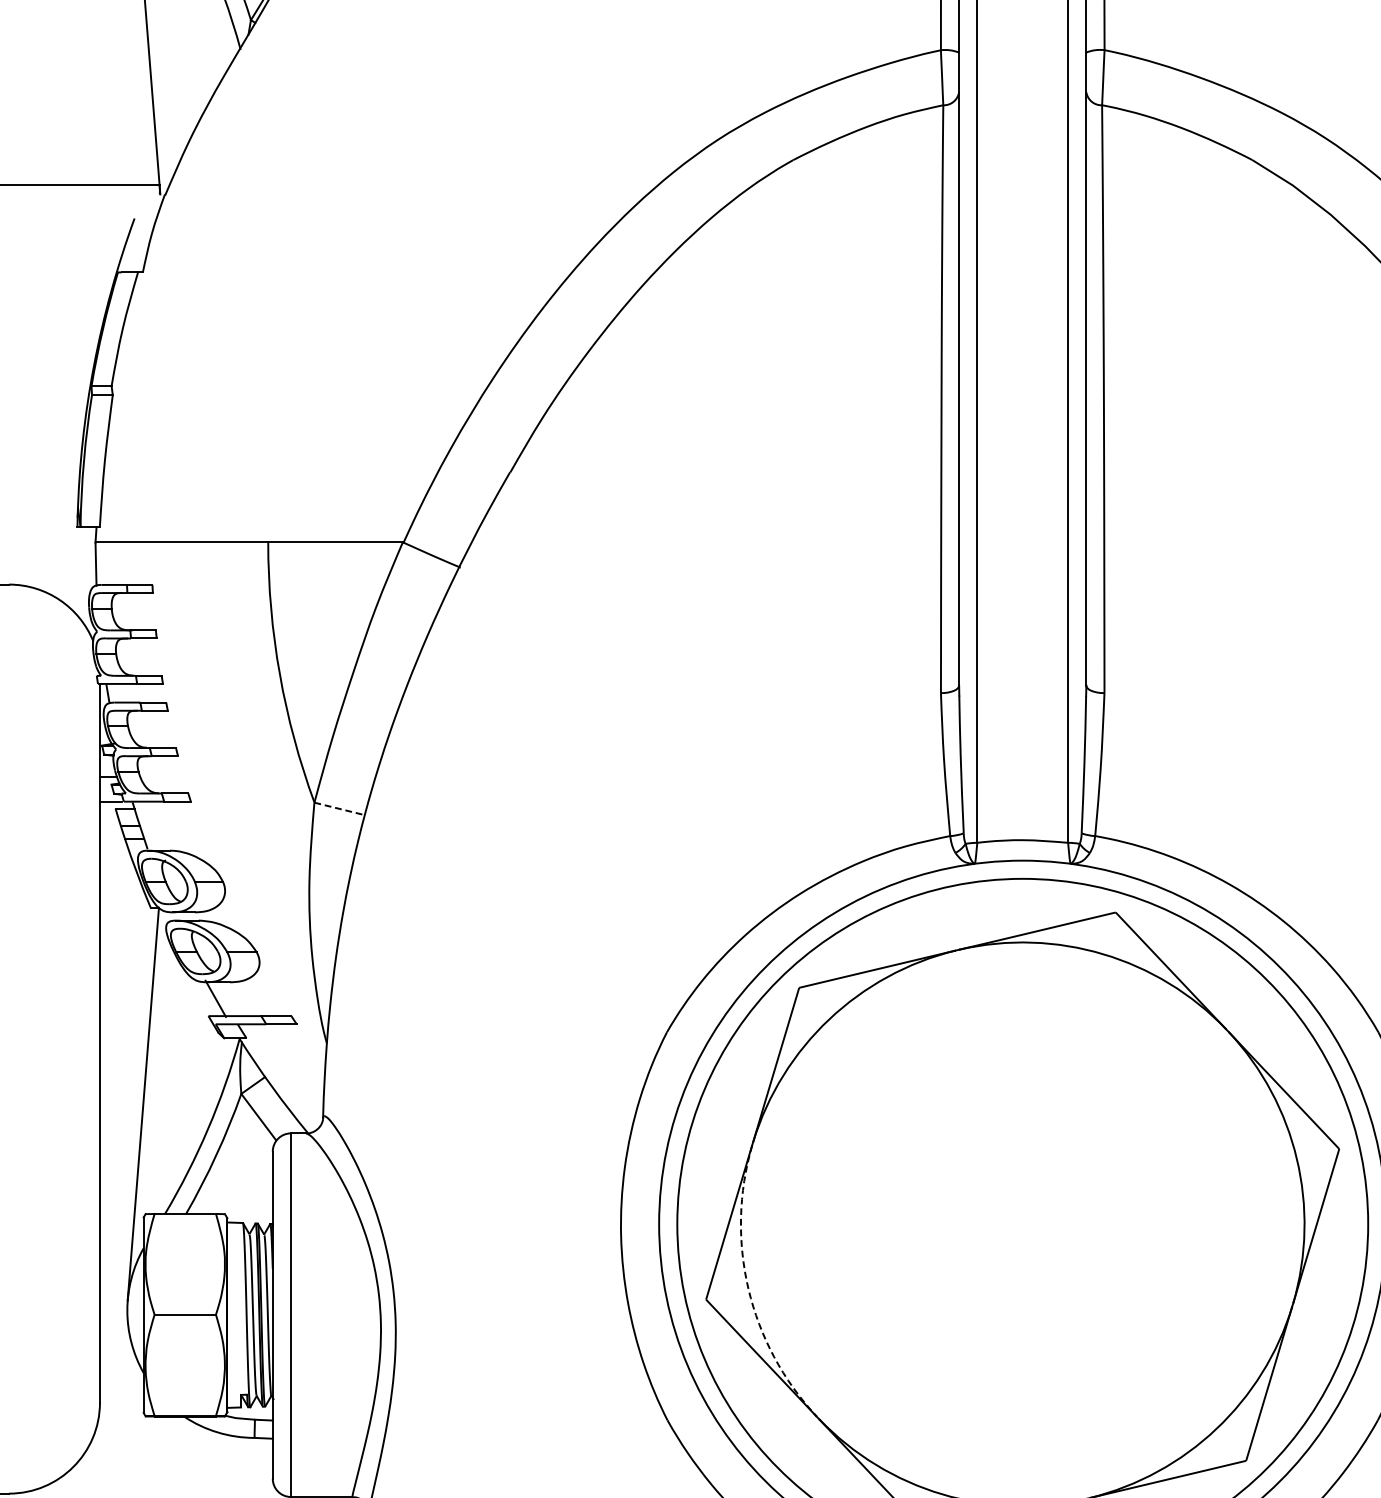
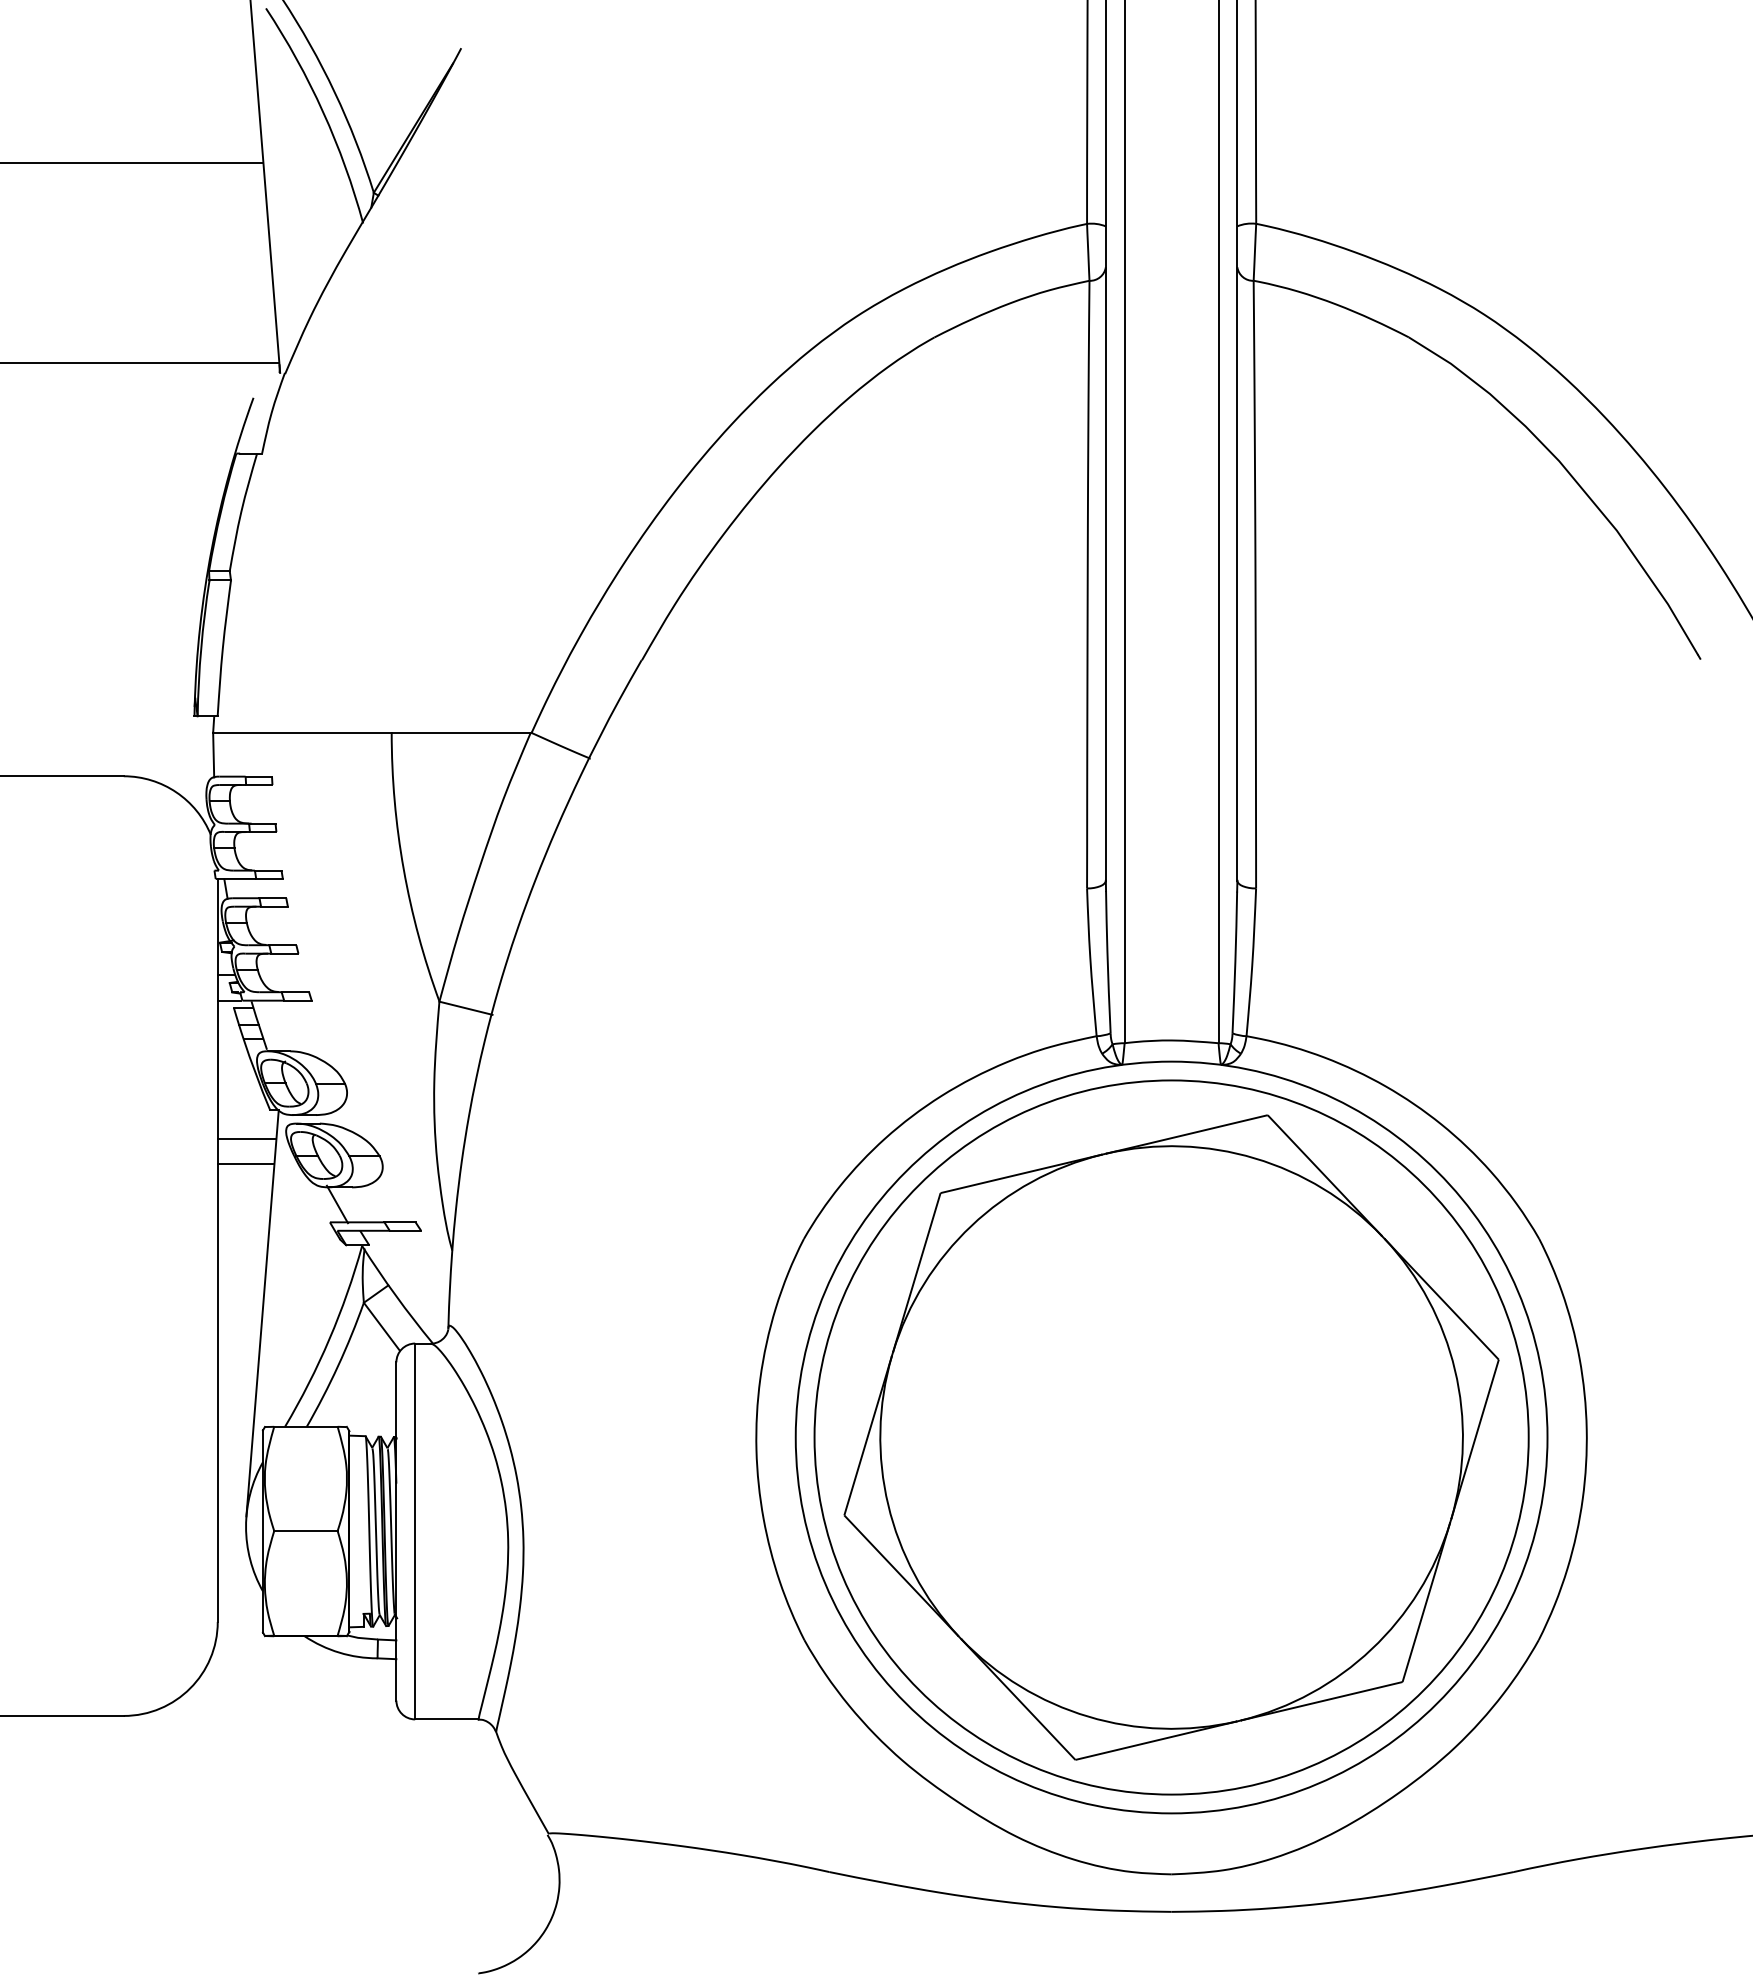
line: (340, 809) -> (466, 1008), dashed -> solid
line: (127, 935) -> (246, 1138), added
line: (126, 960) -> (245, 1164), added
arc: (748, 1289) -> (888, 1504), dashed -> solid

